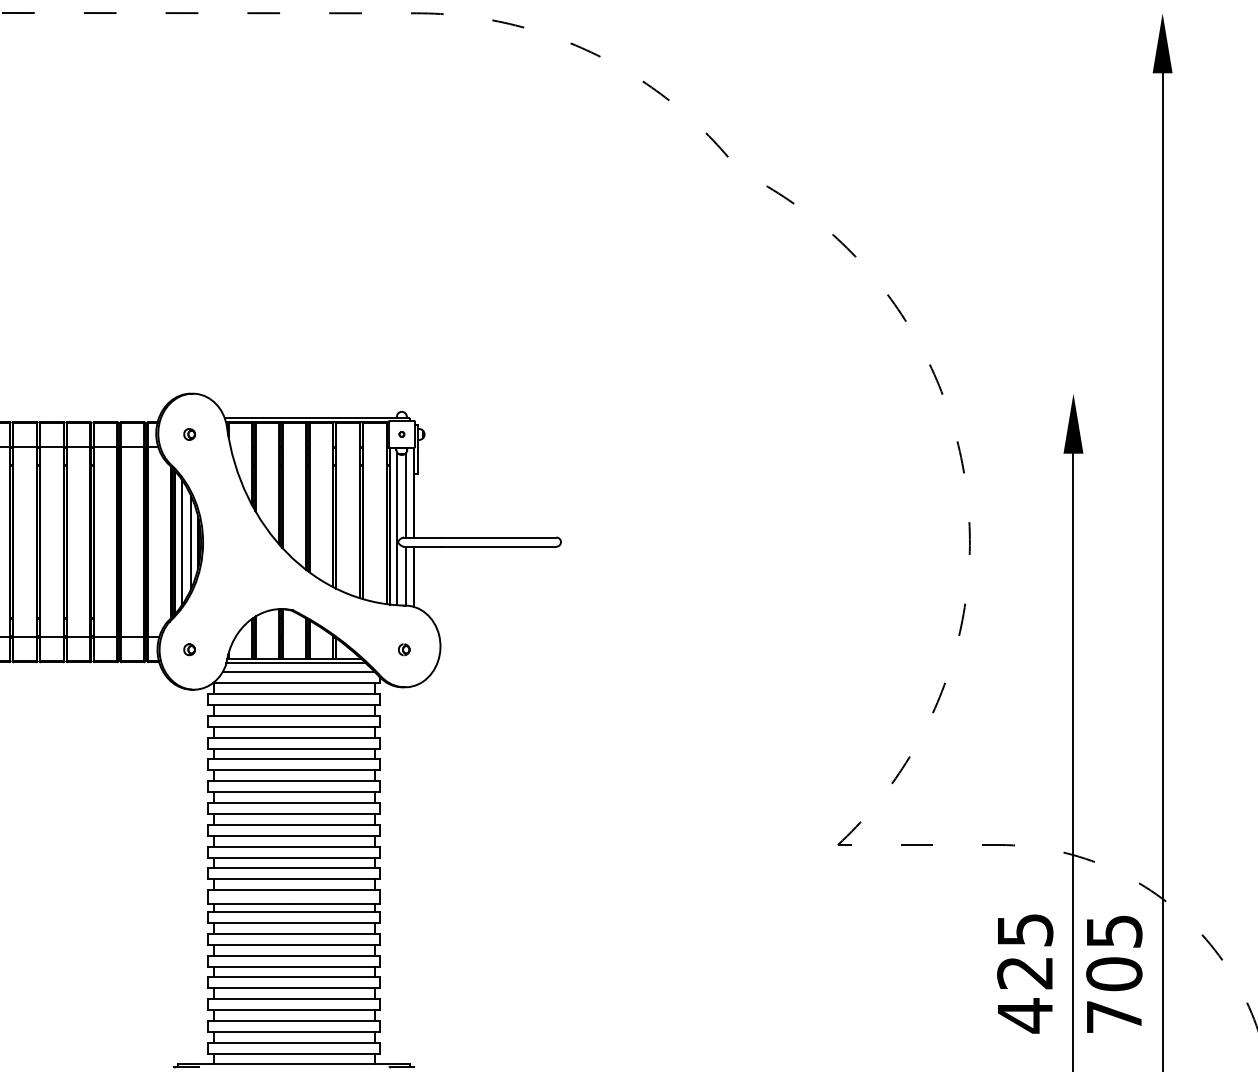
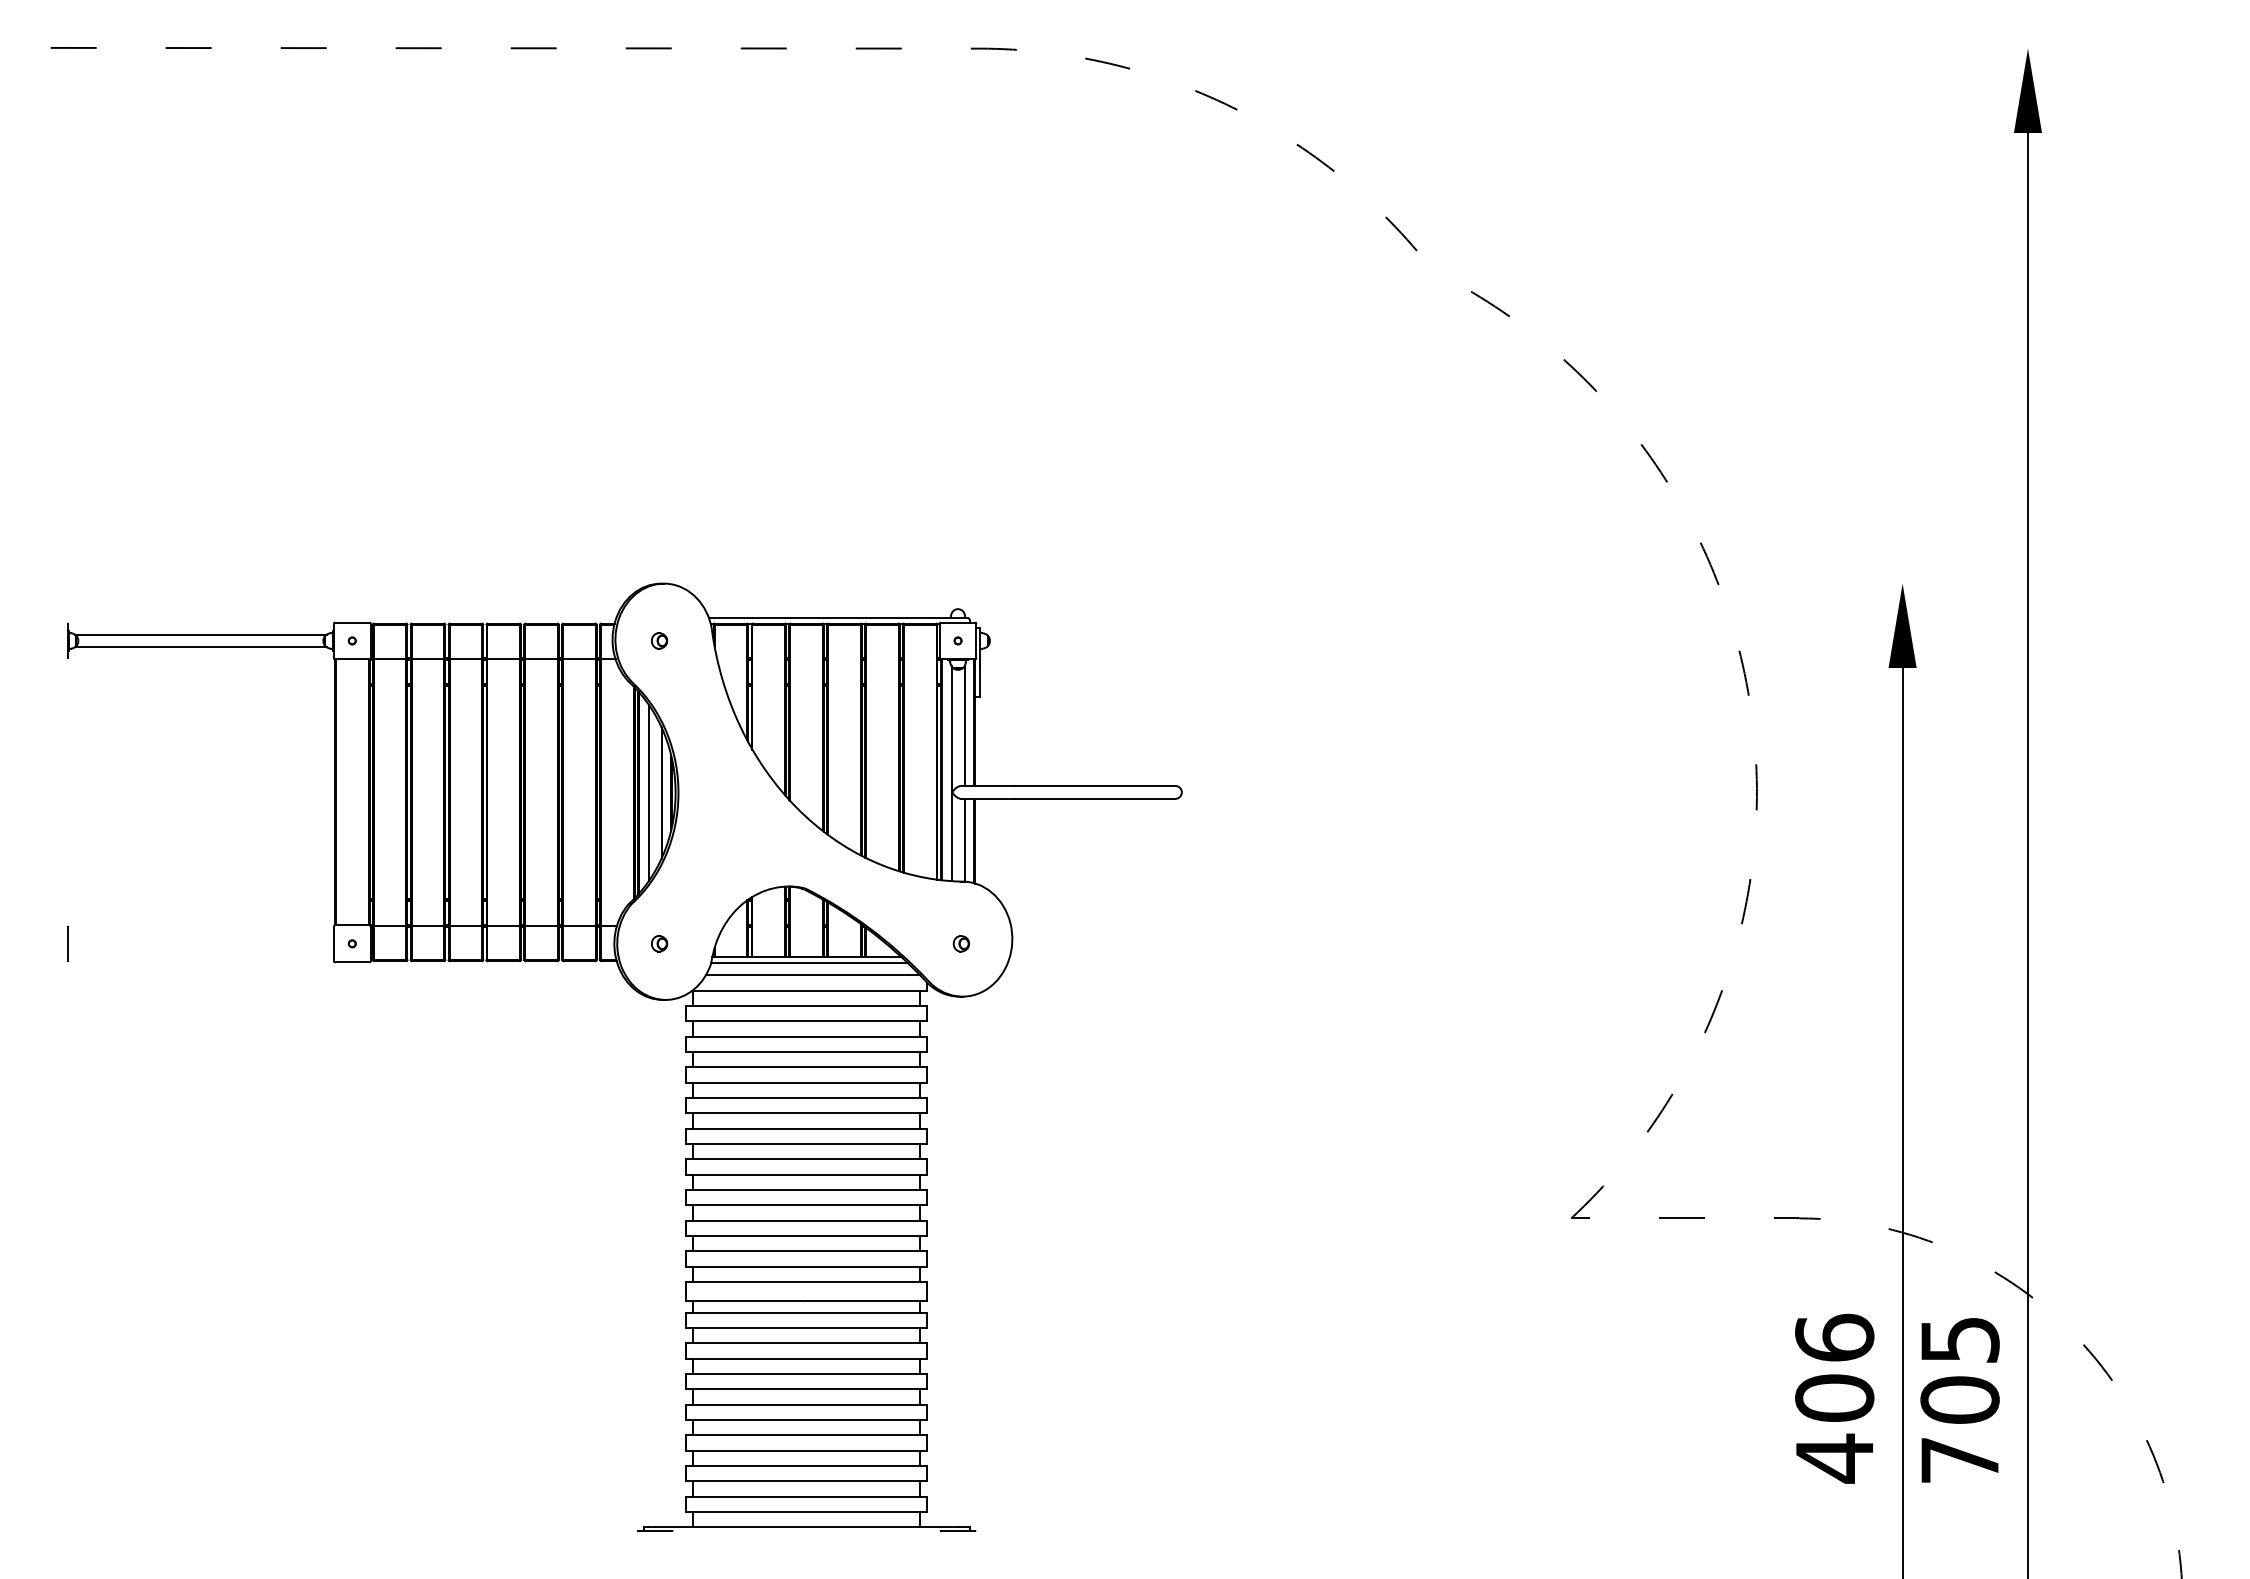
text: (1025, 951) -> (1834, 1367), 425 -> 406

